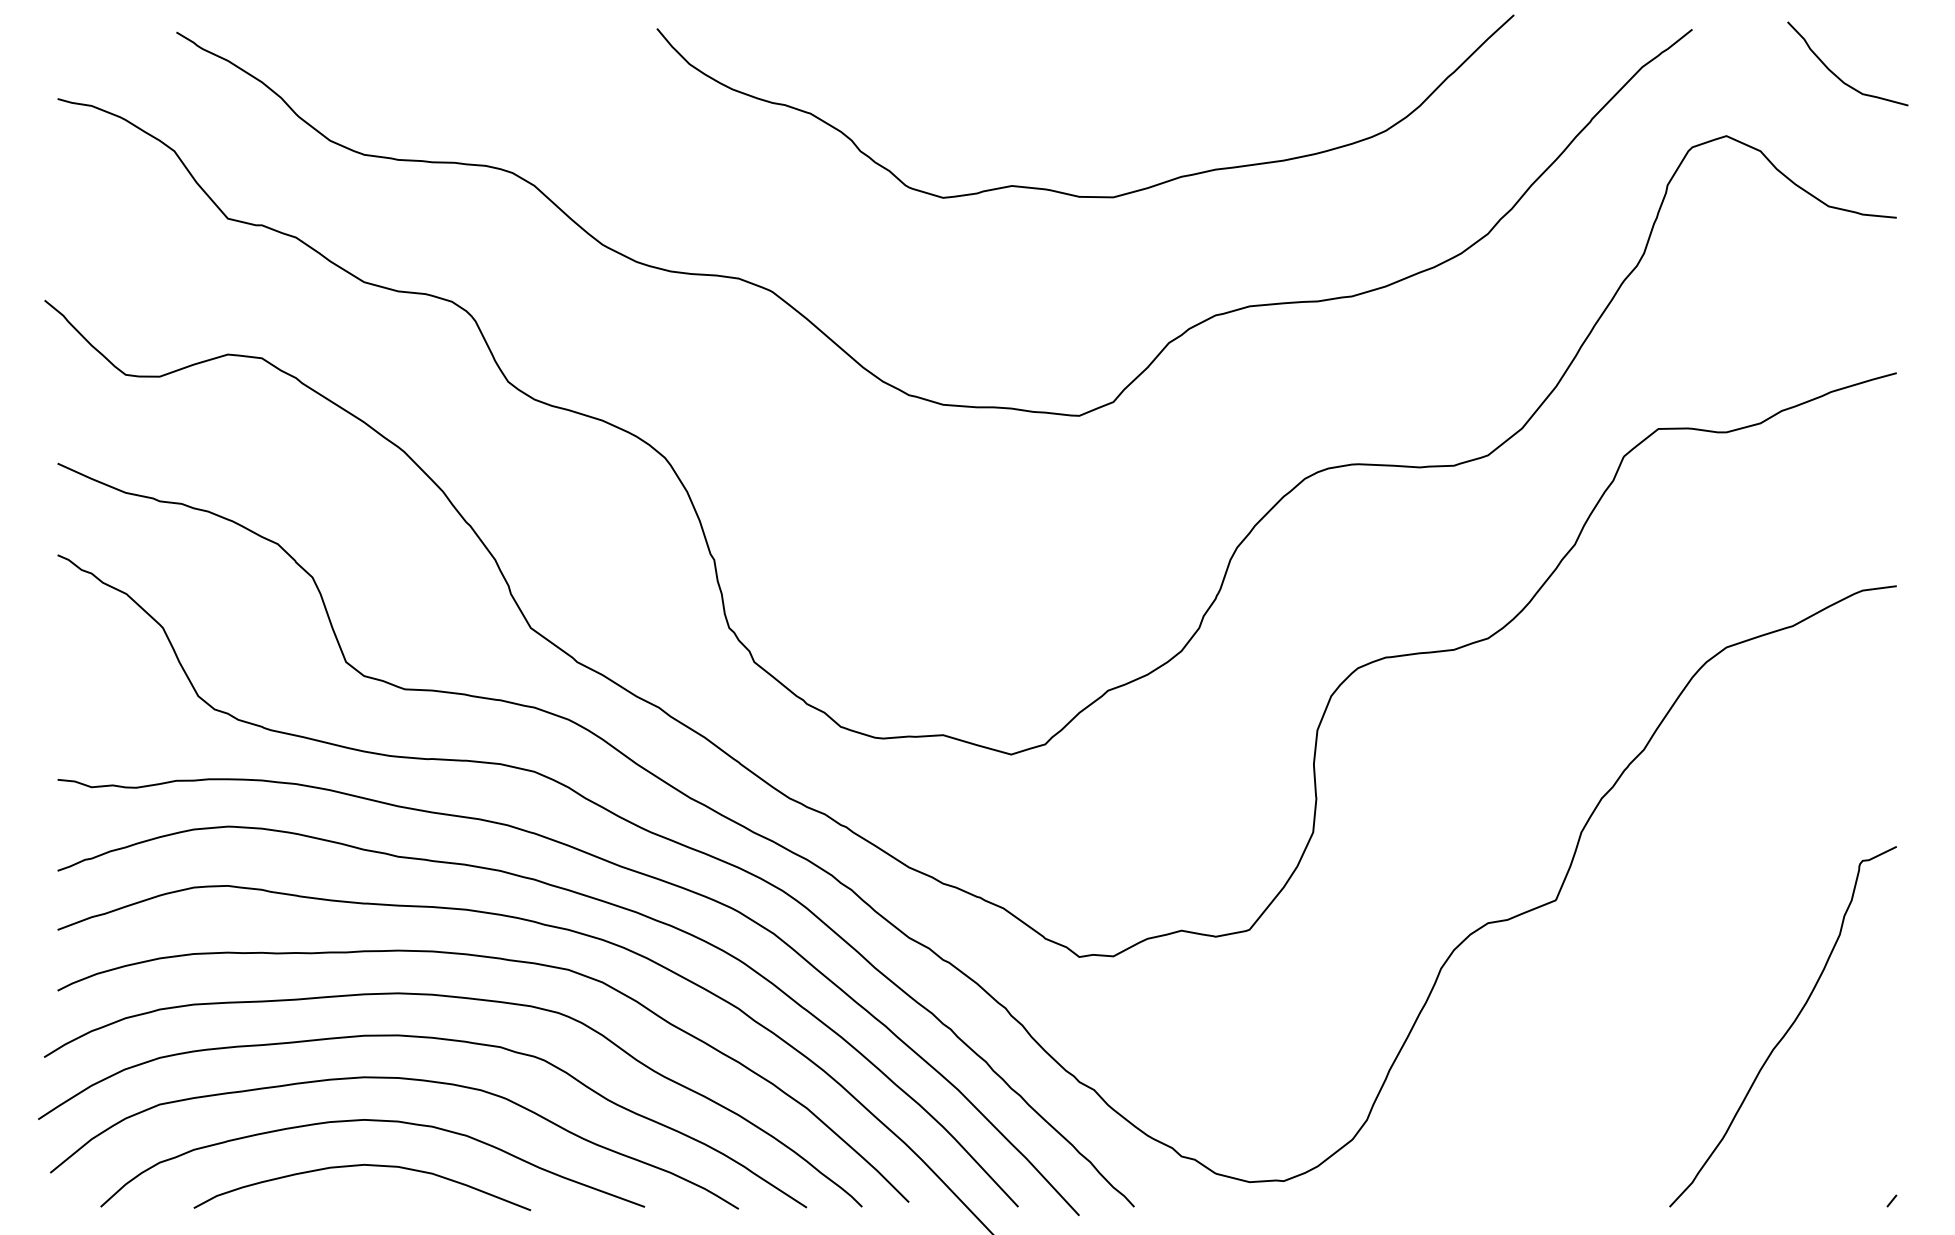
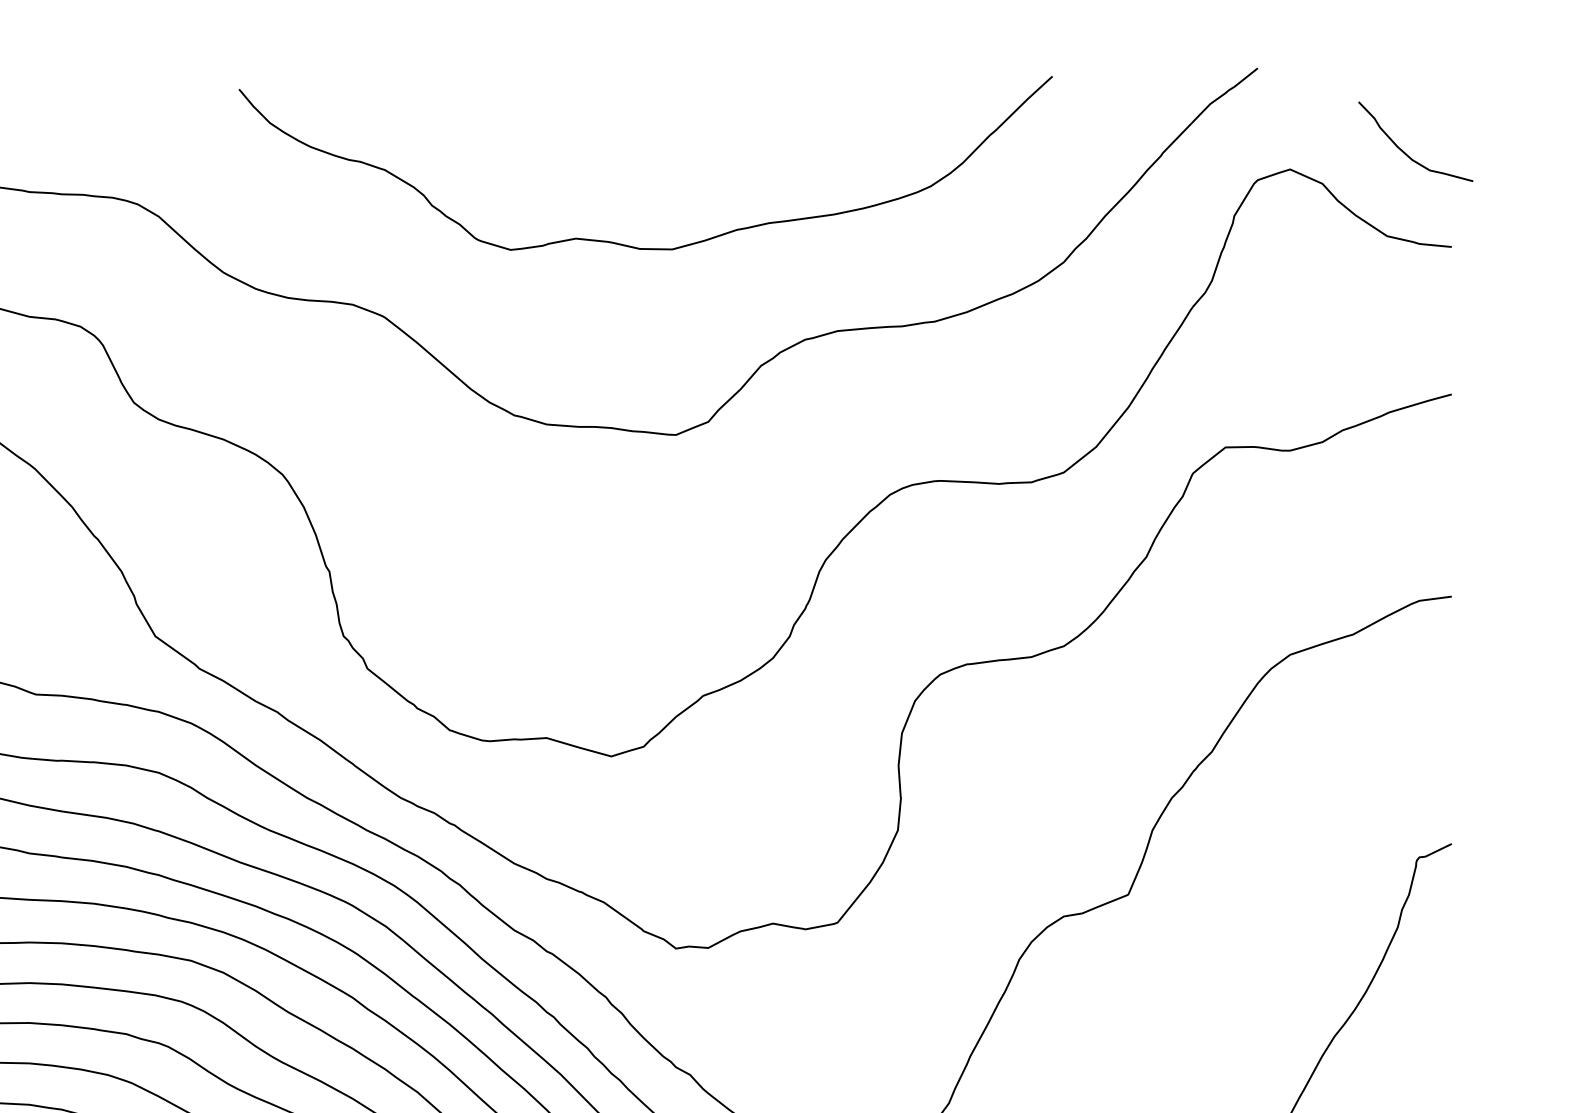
curve: (1836, 74) -> (1405, 151), moved
curve: (1070, 193) -> (631, 245), moved

